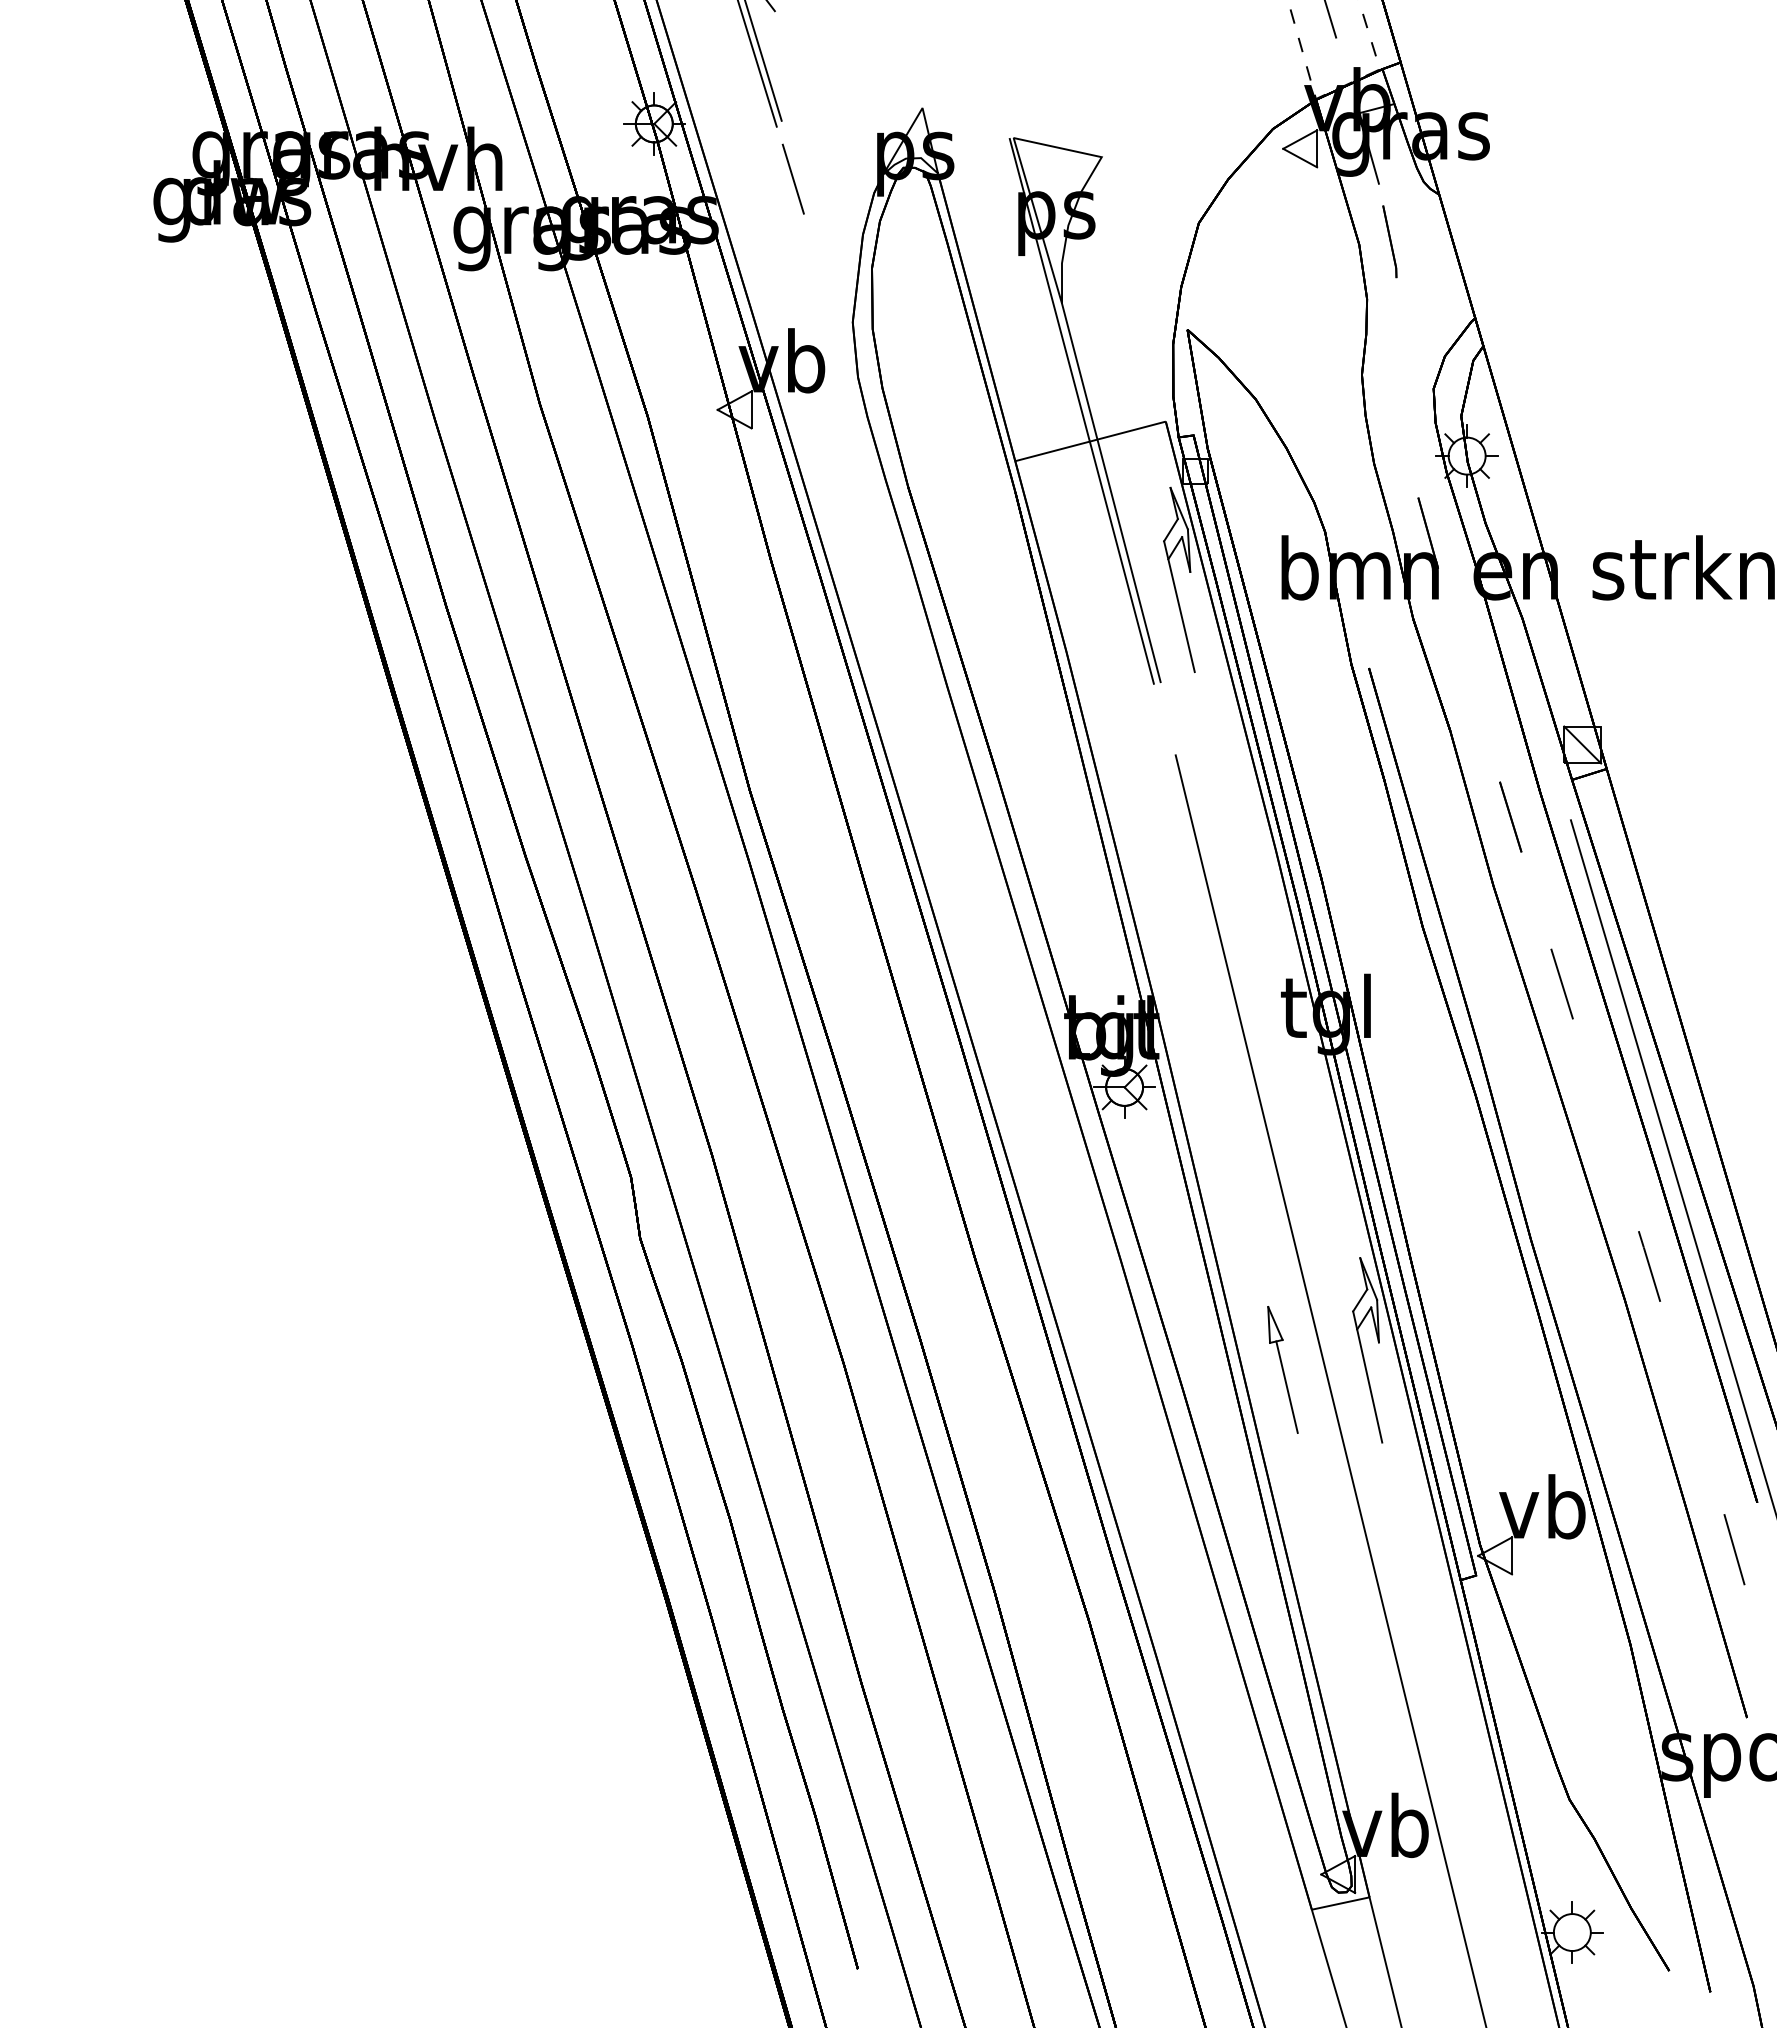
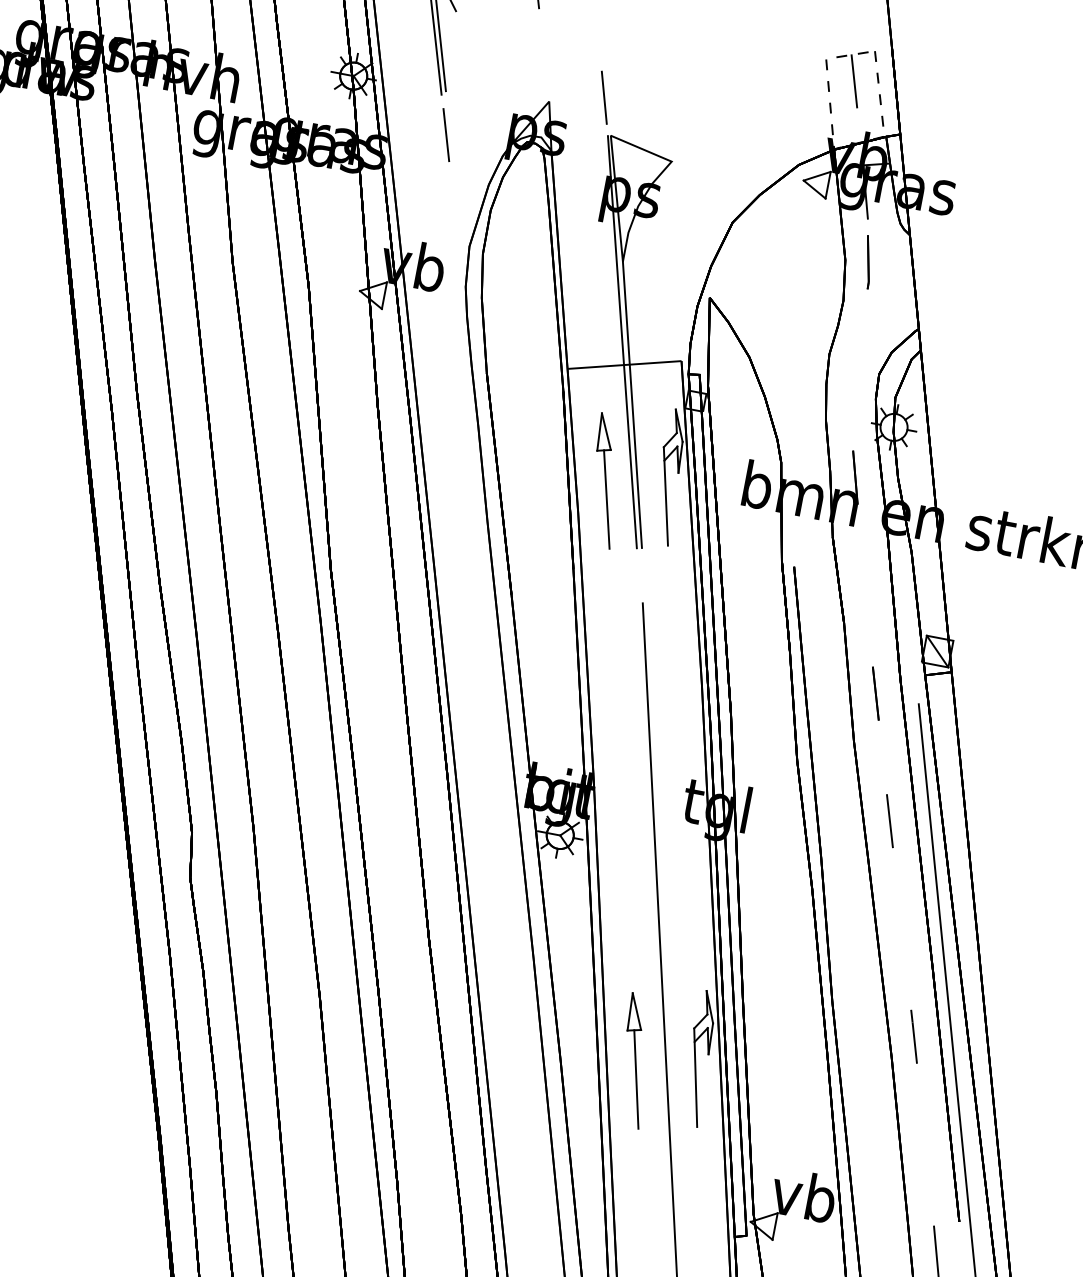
line: (994, 88) -> (603, 97), added
part: (1094, 600) -> (605, 480), added
part: (1282, 1369) -> (635, 1060), size x1.43

